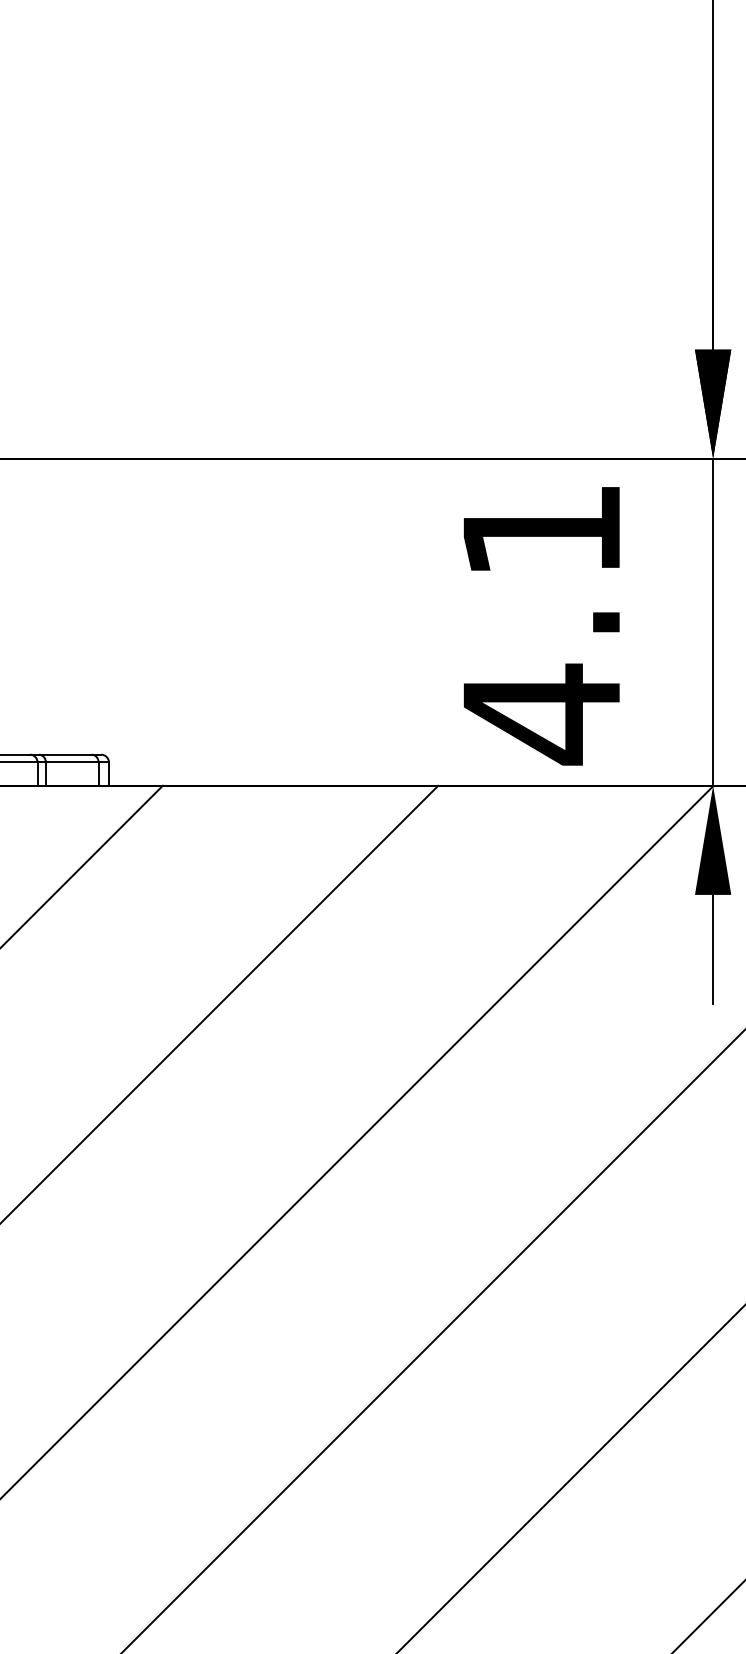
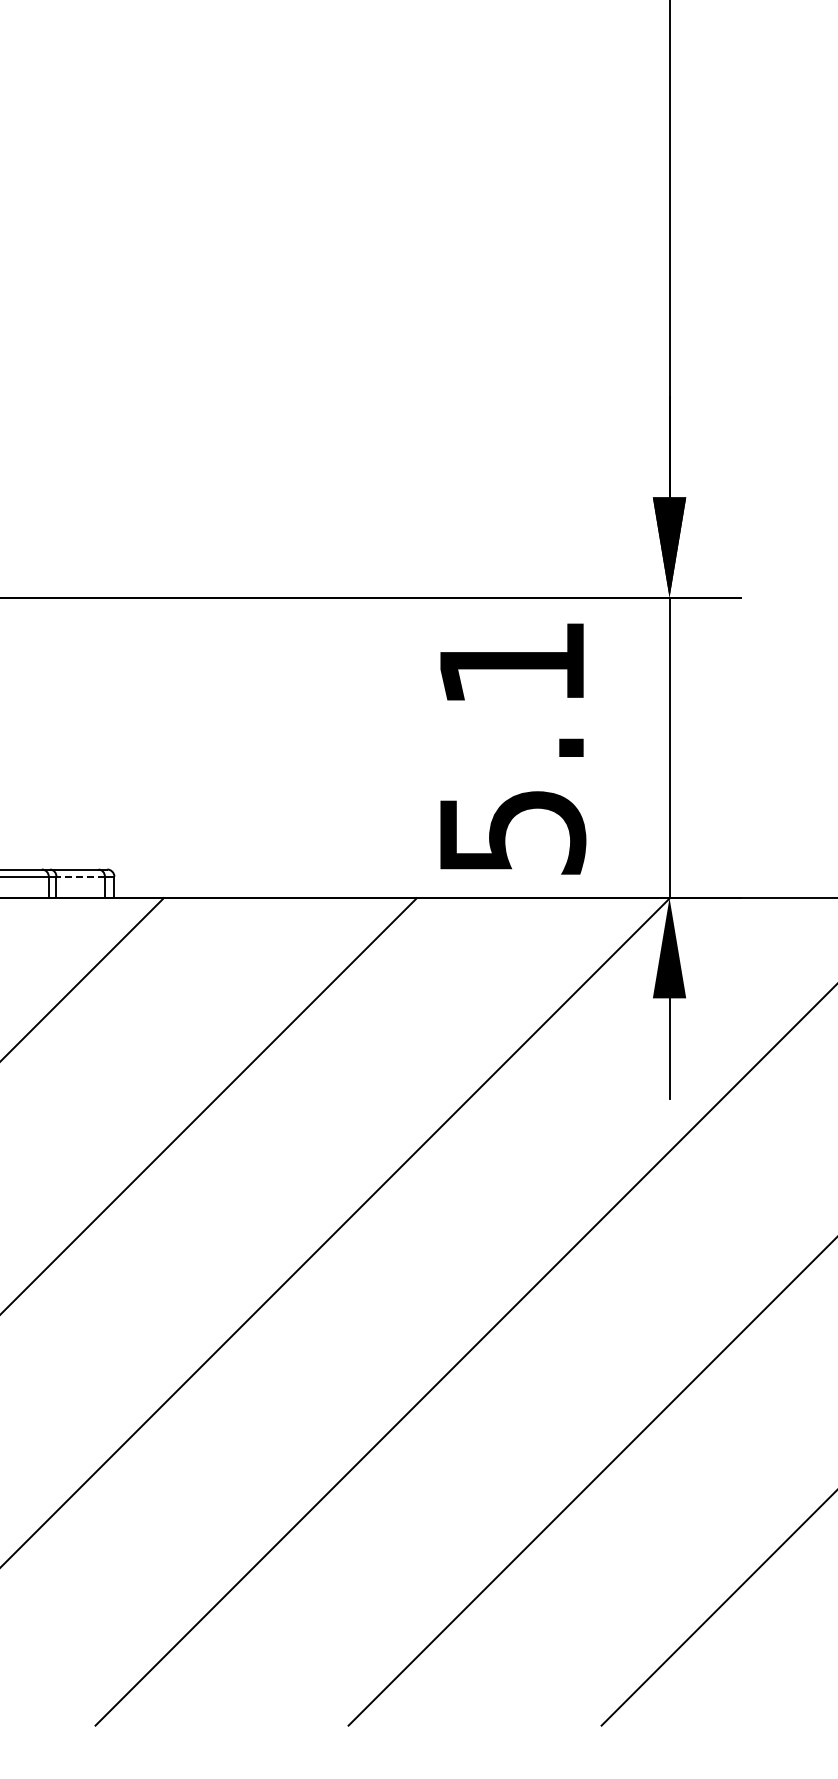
text: (543, 714) -> (513, 832), 4.1 -> 5.1
line: (72, 762) -> (80, 876), solid -> dashed

